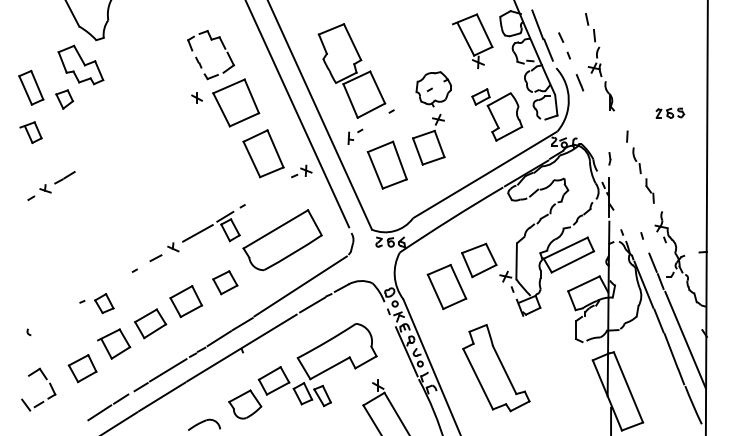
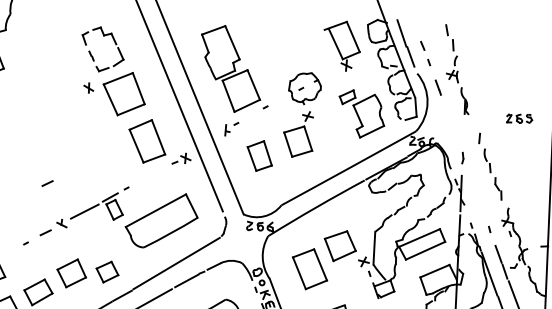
part: (386, 164) -> (259, 155), size x0.7
line: (155, 204) -> (47, 183), added
part: (225, 282) -> (107, 271), moved

